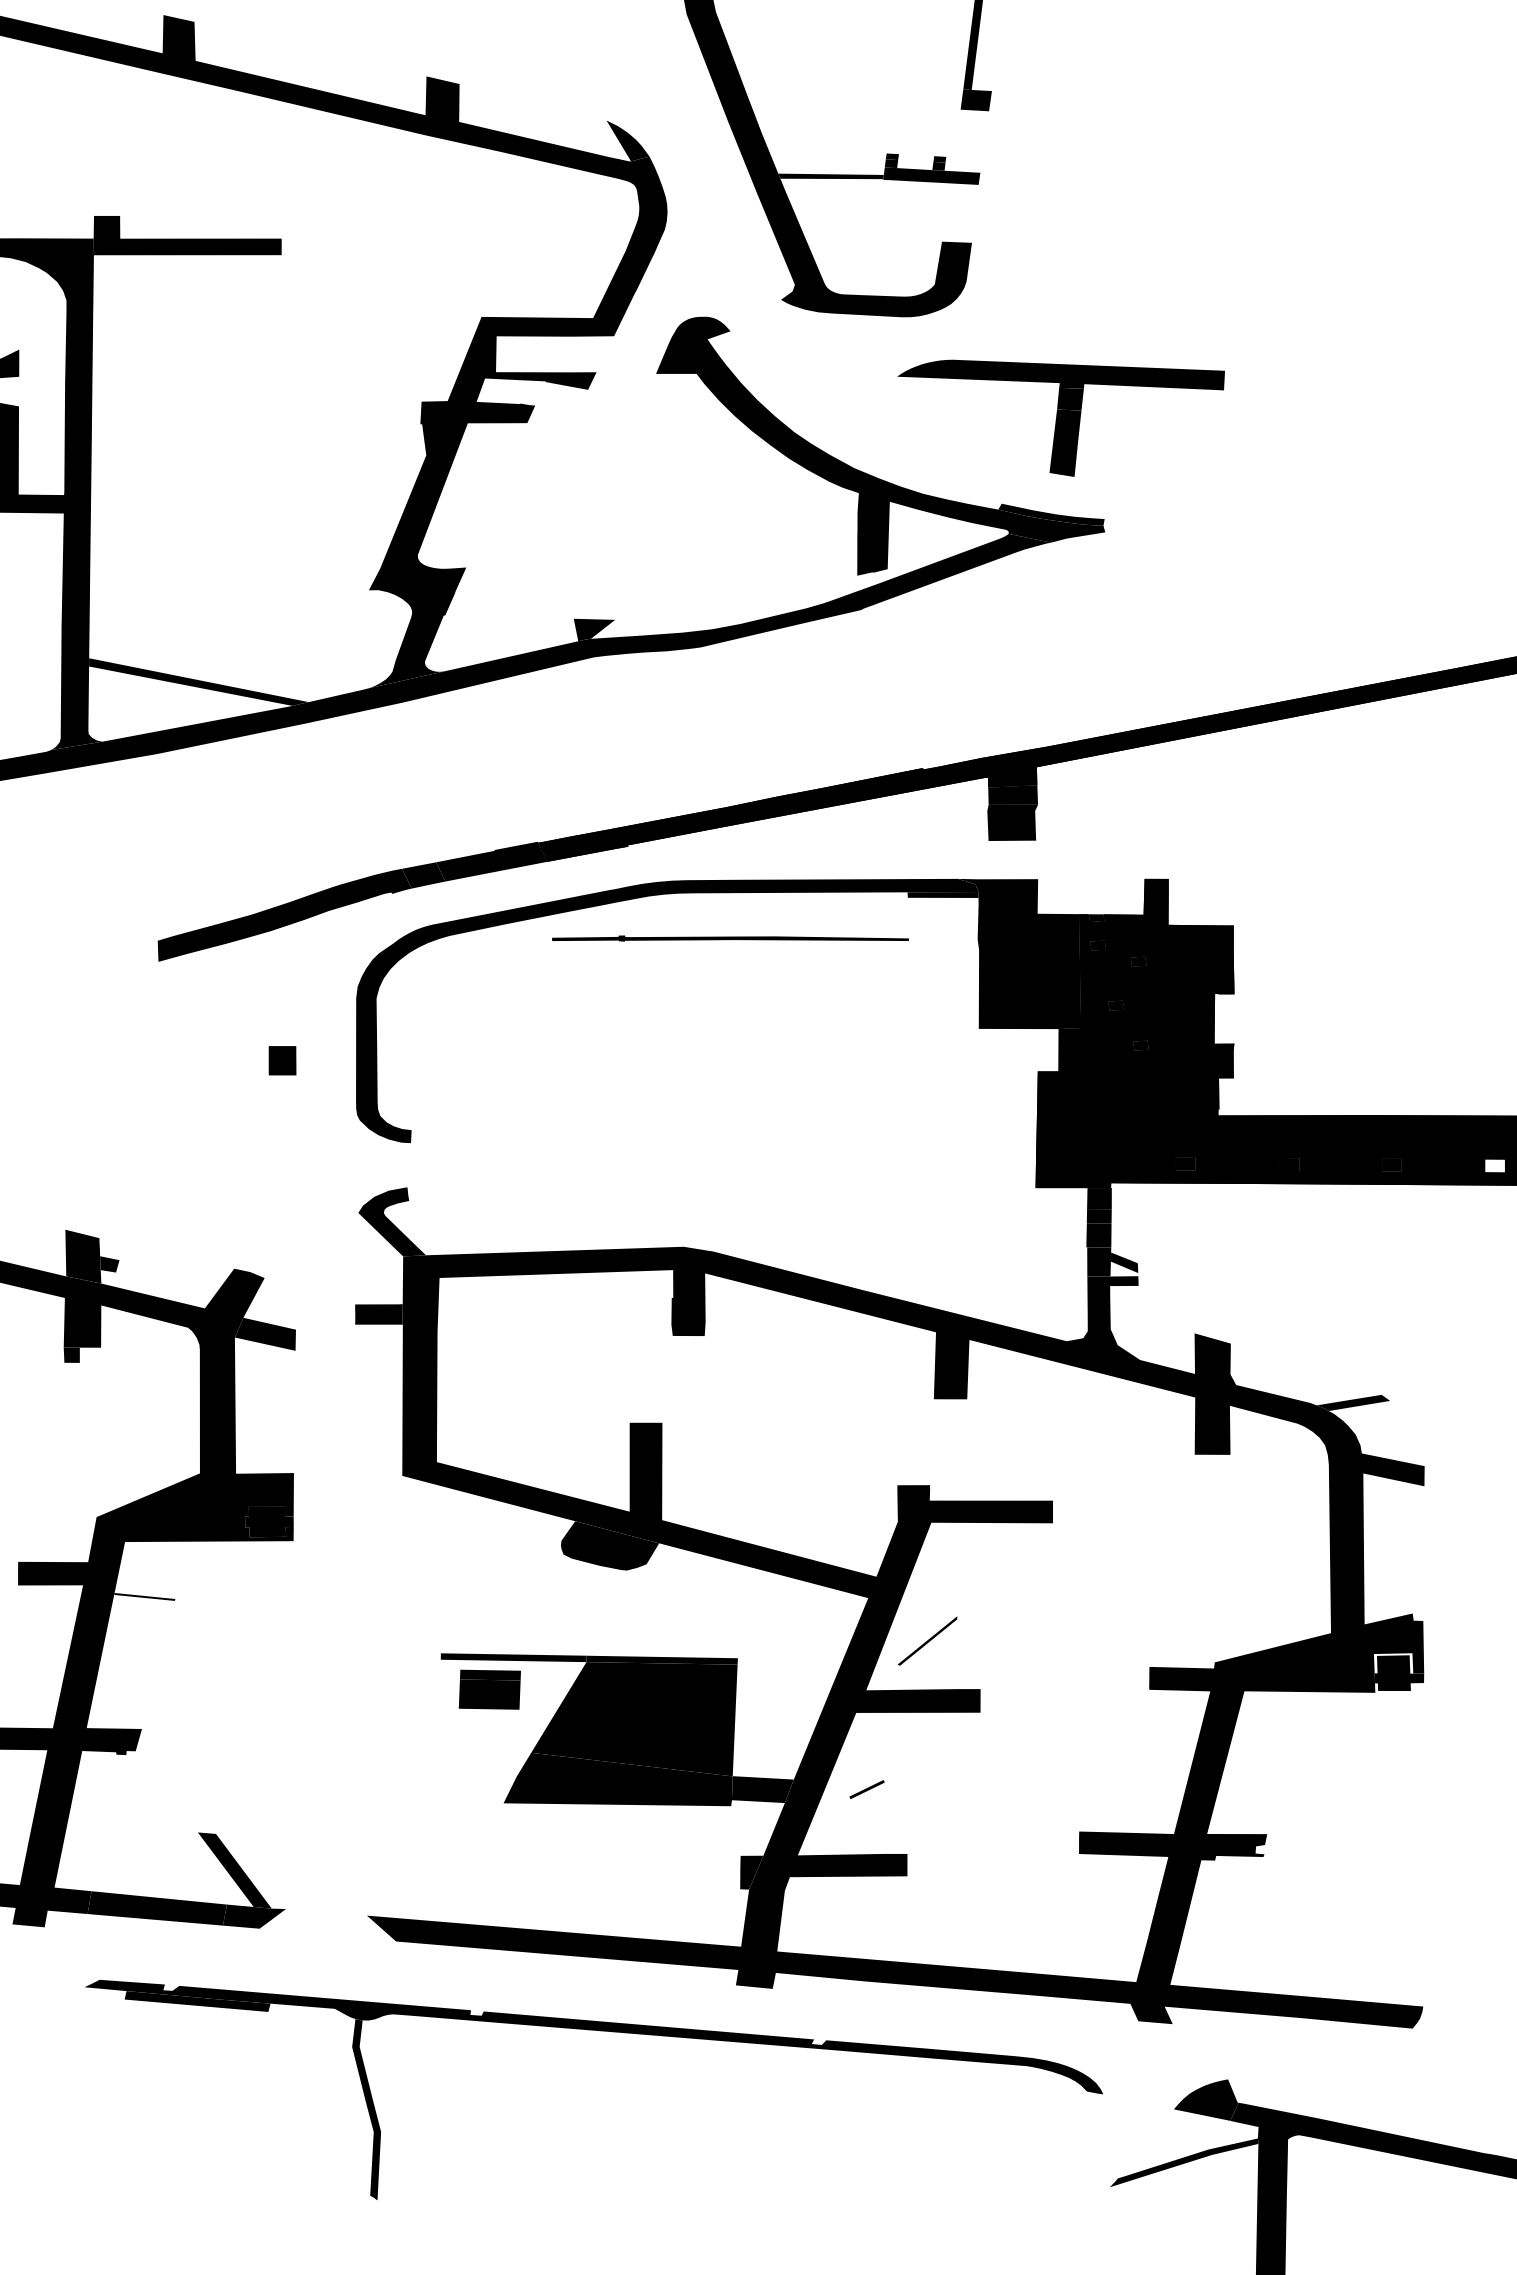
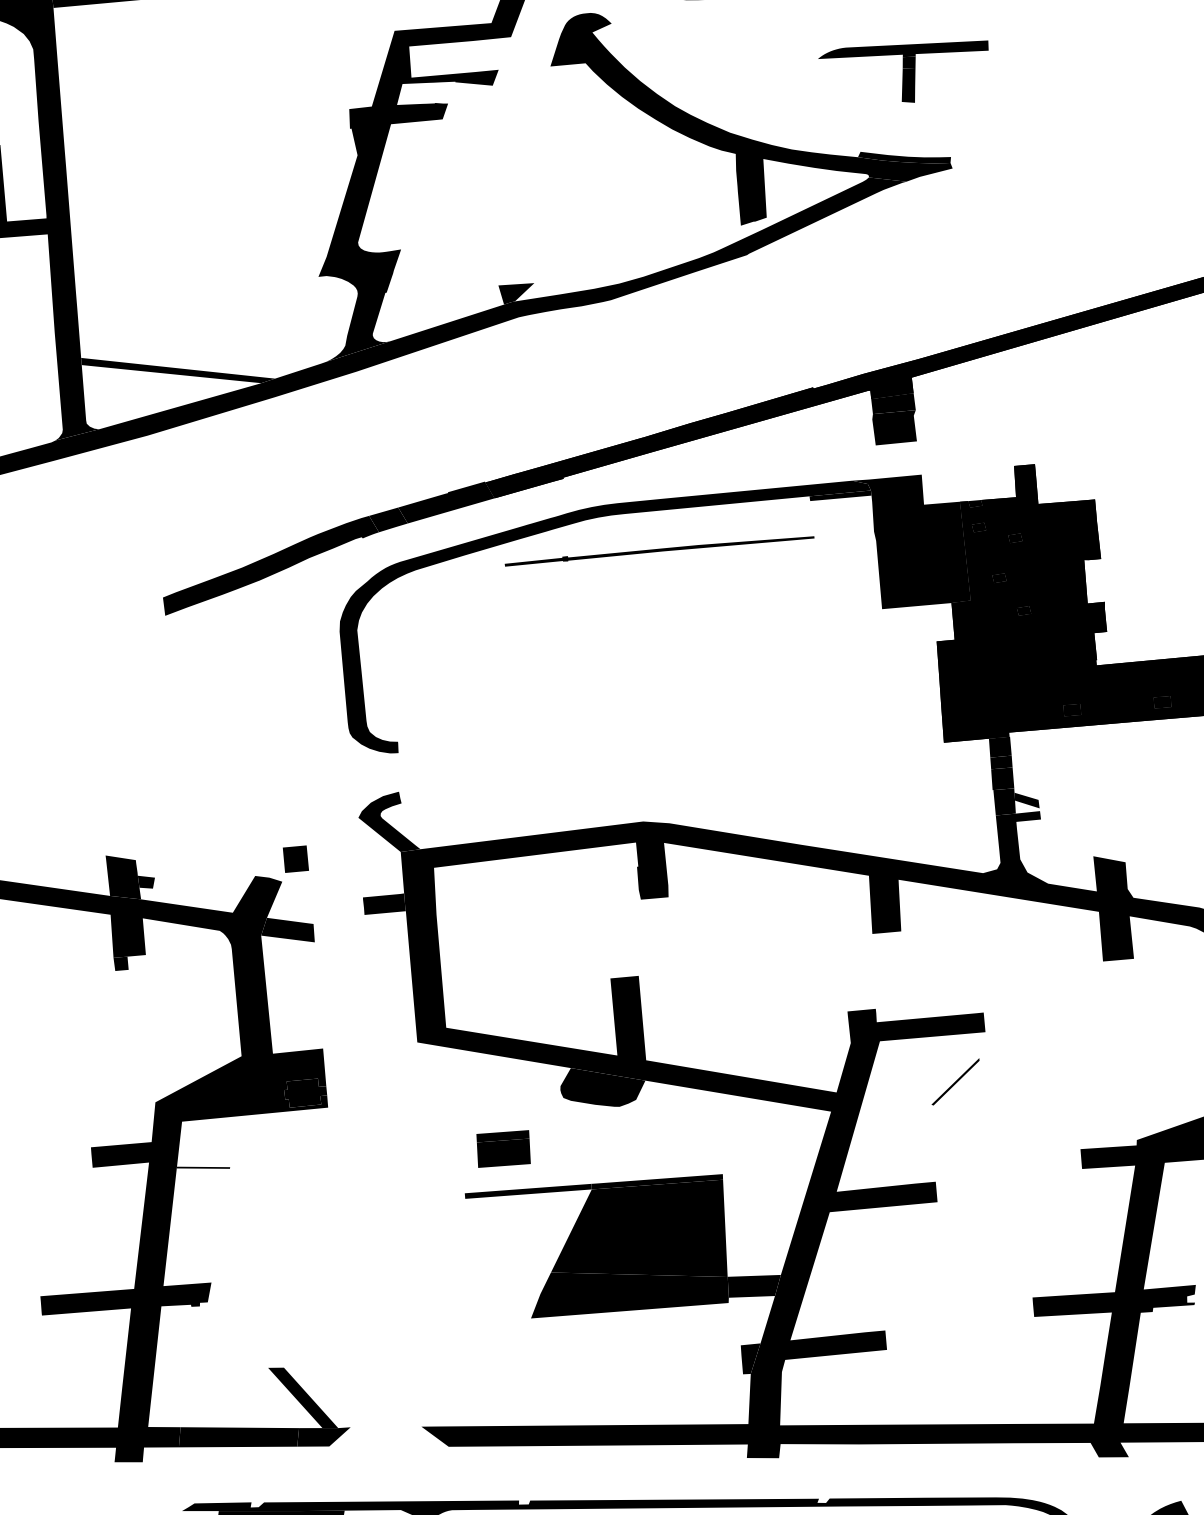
part: (1060, 417) -> (904, 72), size x0.6
part: (282, 1060) -> (295, 858), moved
line: (927, 1640) -> (955, 1081), moved
part: (489, 1689) -> (503, 1148), moved
fill: (866, 1789) -> (844, 1277), removed

